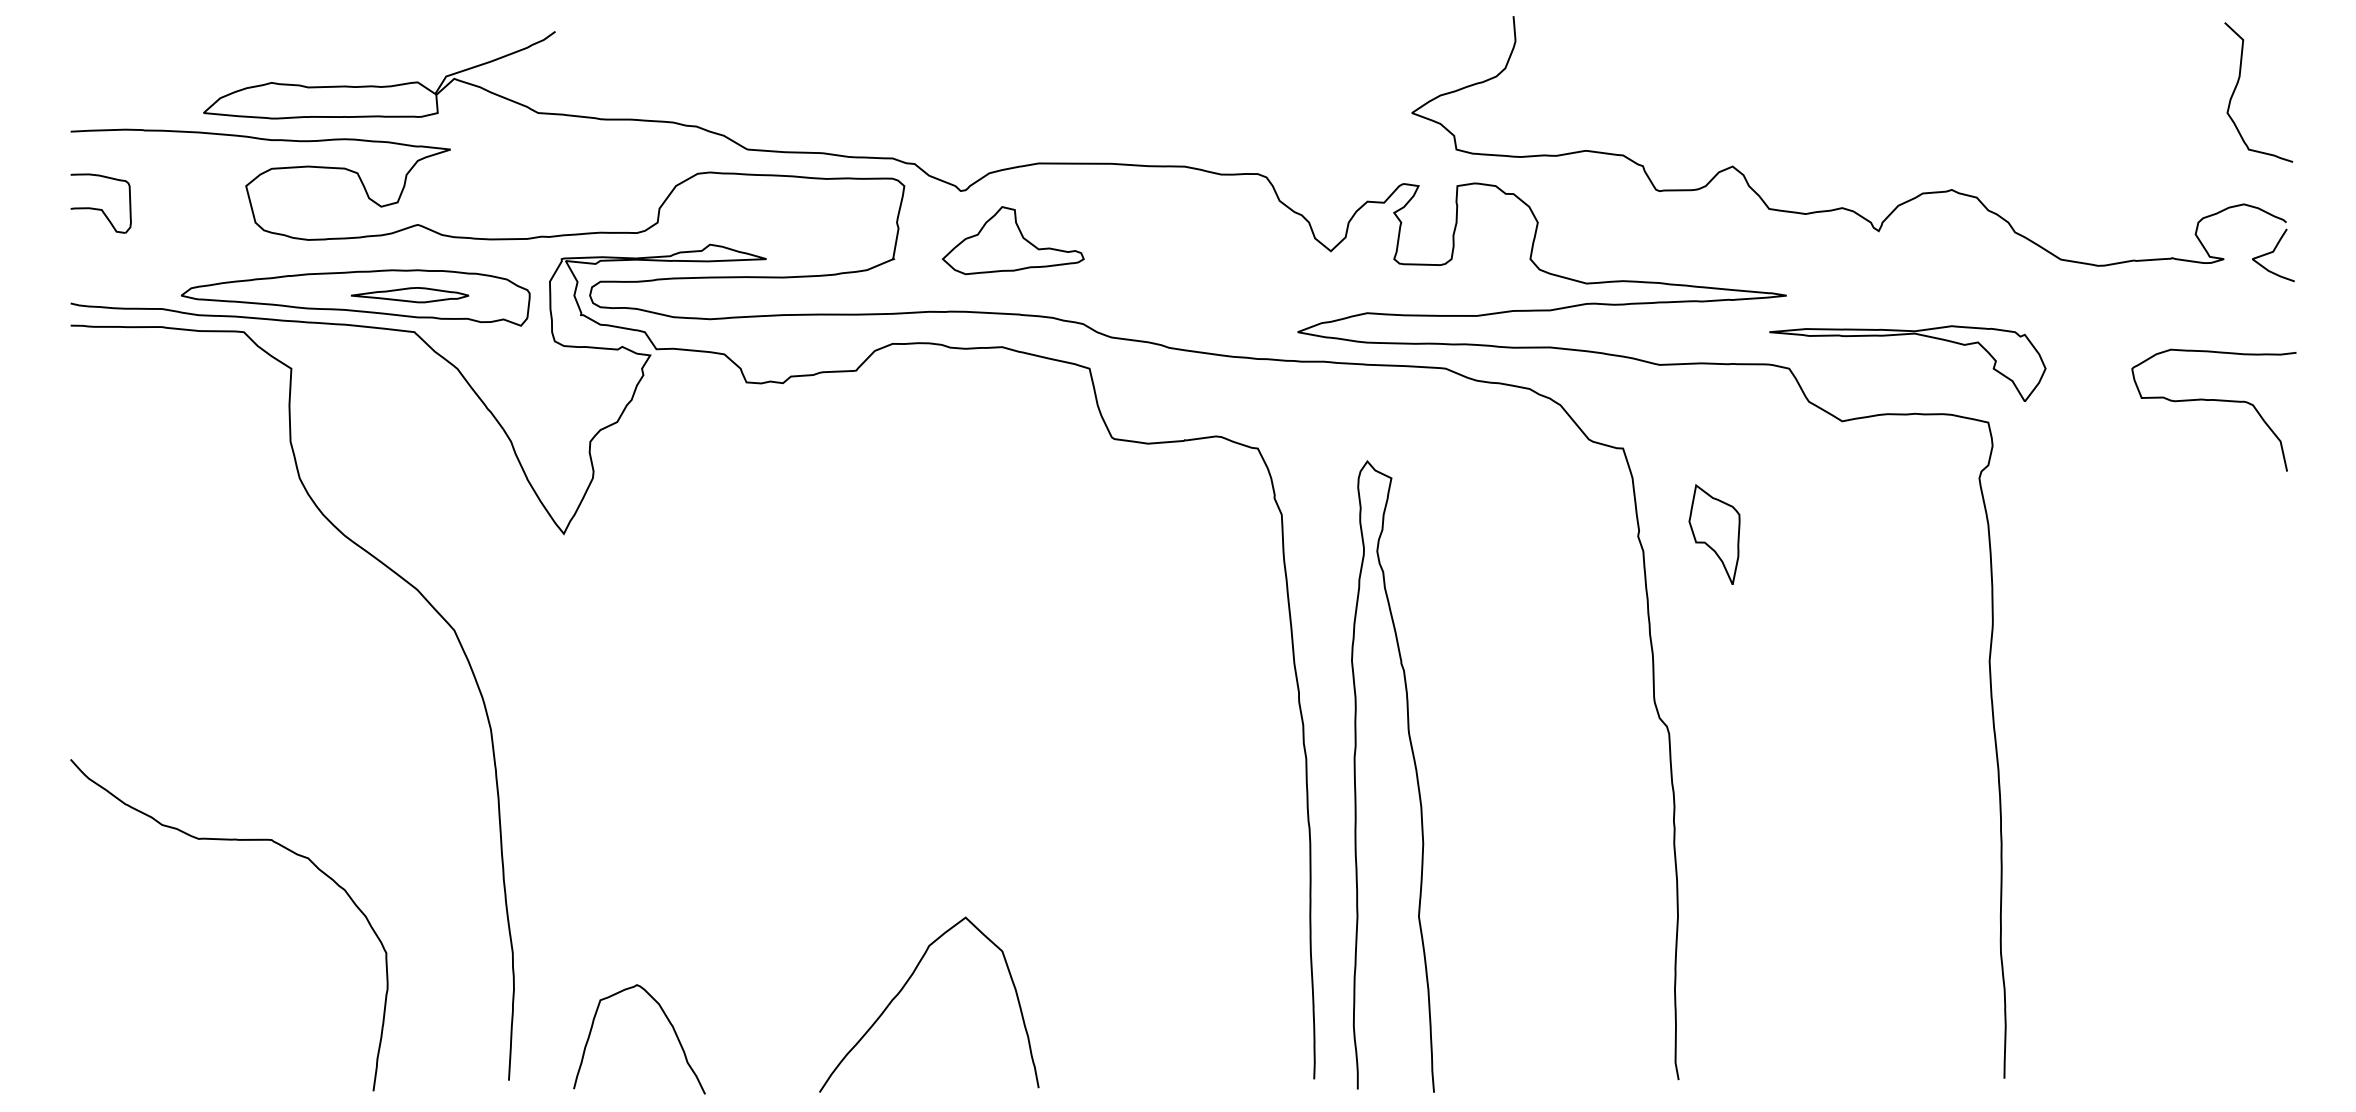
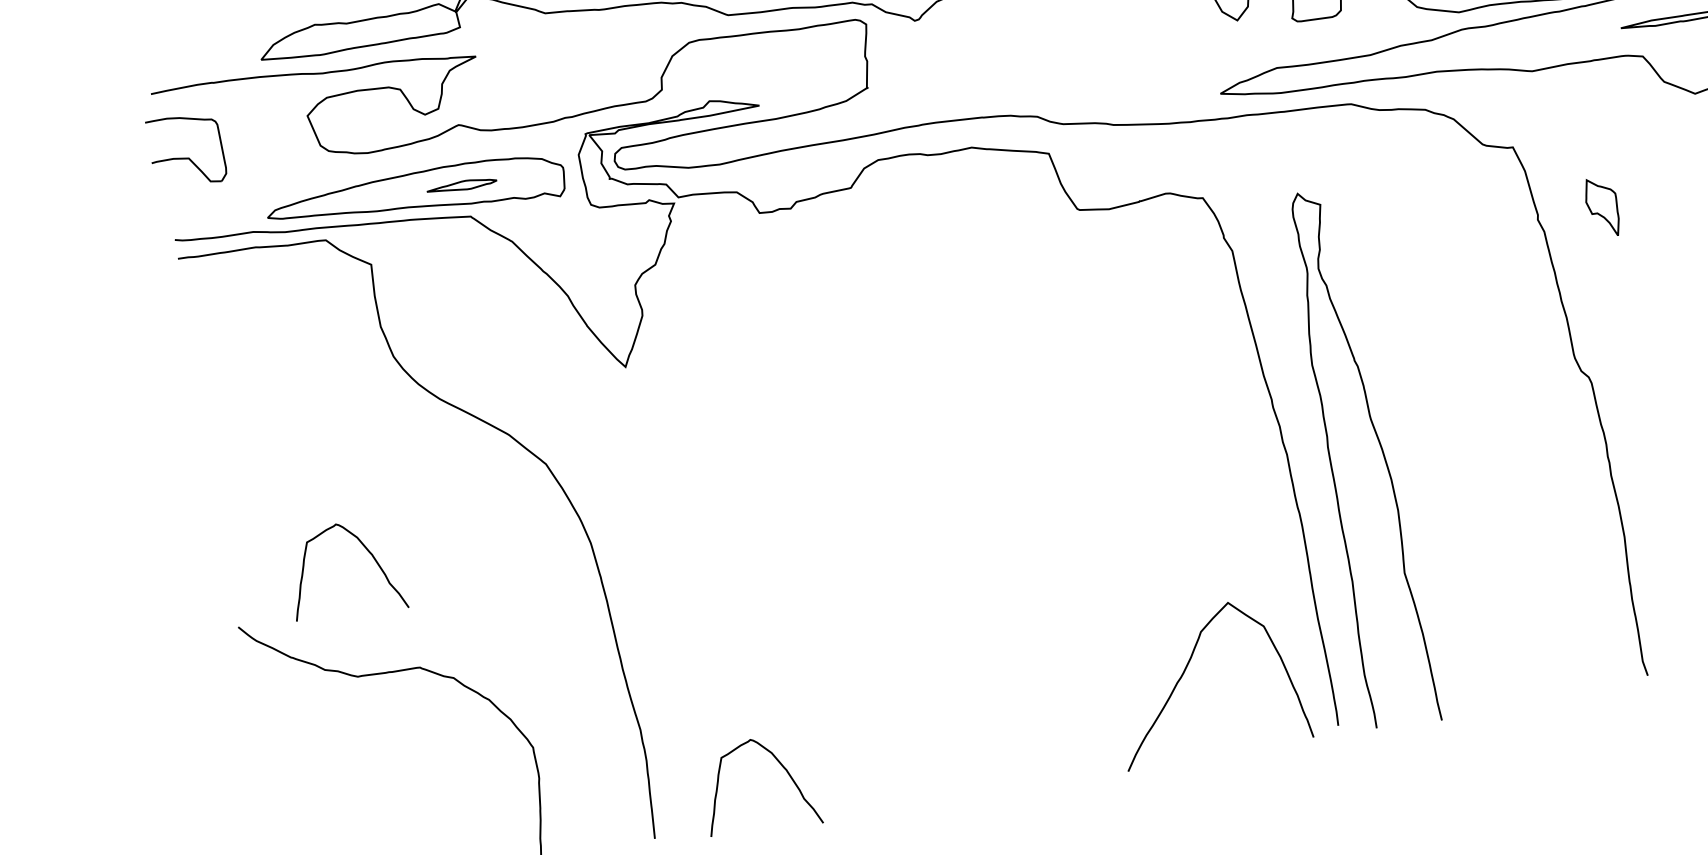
part: (100, 203) -> (186, 151), size x1.4
part: (1012, 240) -> (965, 55), removed
part: (410, 295) -> (462, 186), size x0.7
part: (1714, 534) -> (1602, 207), size x0.7
curve: (232, 695) -> (366, 550), added
curve: (904, 987) -> (1185, 670), moved

